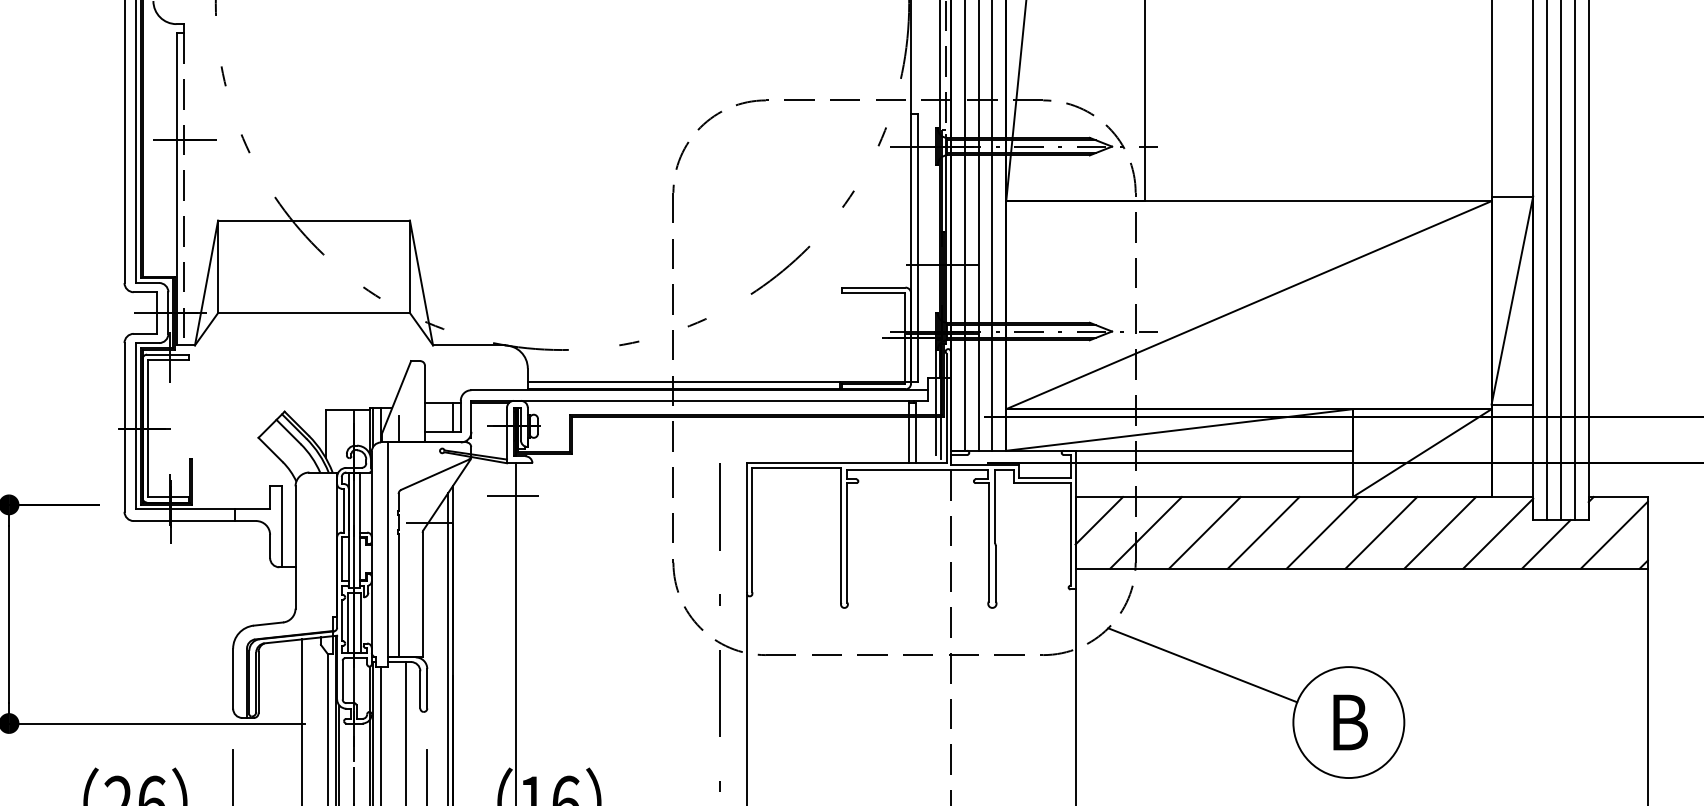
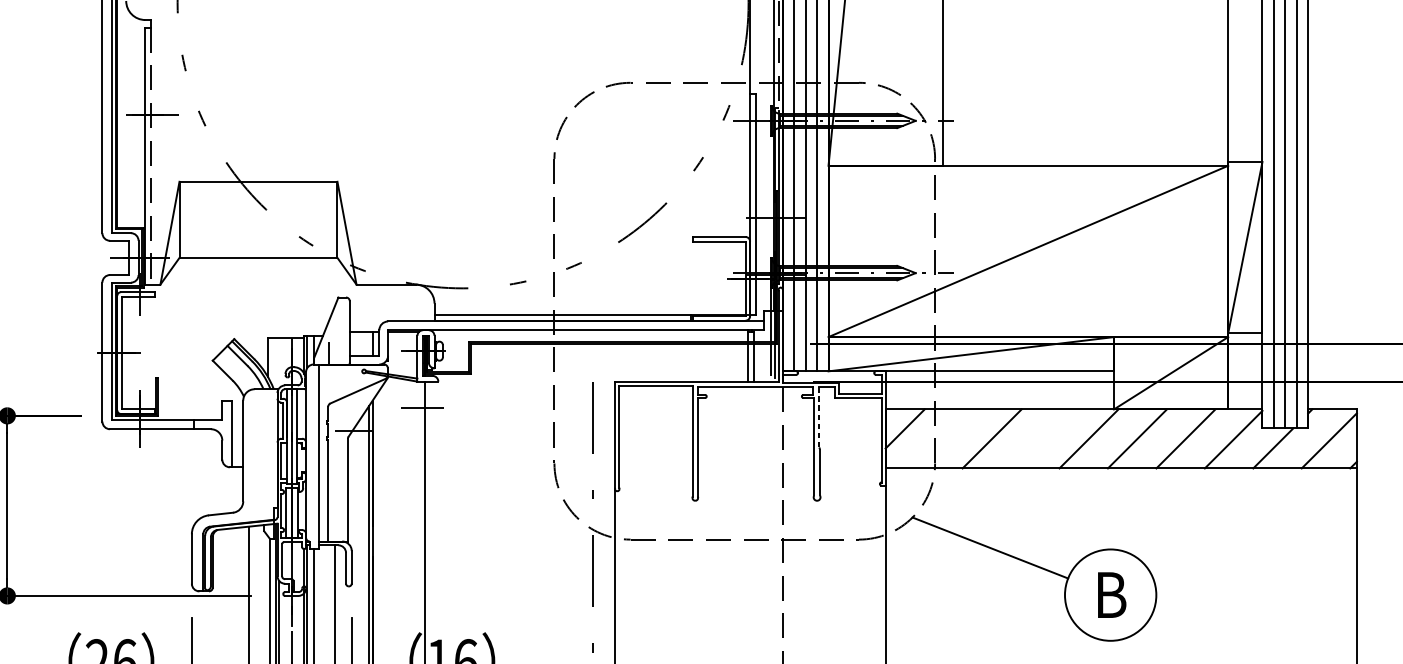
line: (994, 506) -> (818, 417), solid -> dashed
line: (1145, 532) -> (943, 438), removed
line: (1263, 532) -> (1040, 438), removed

